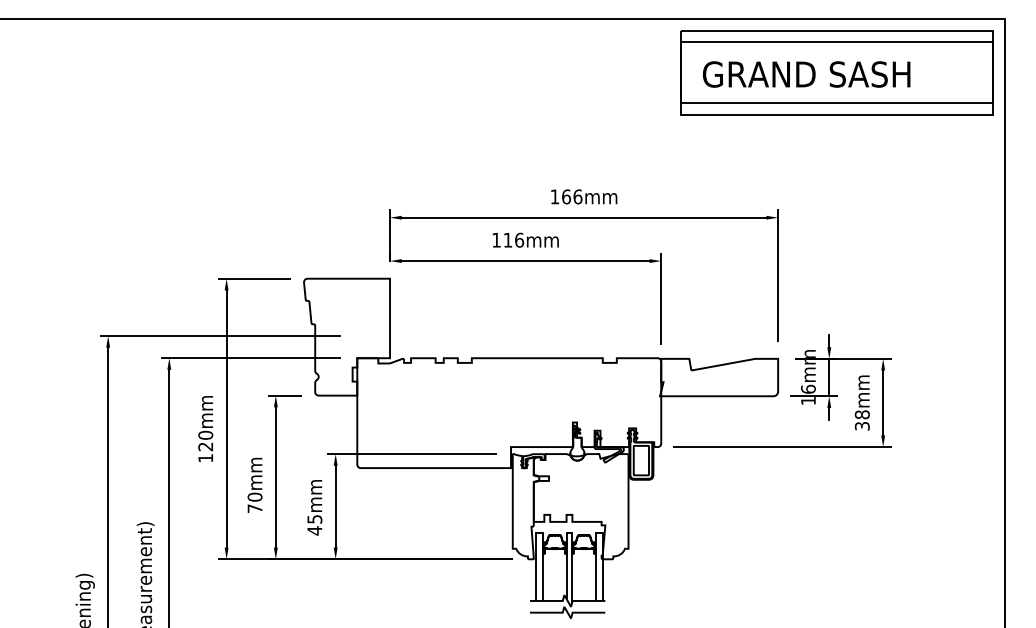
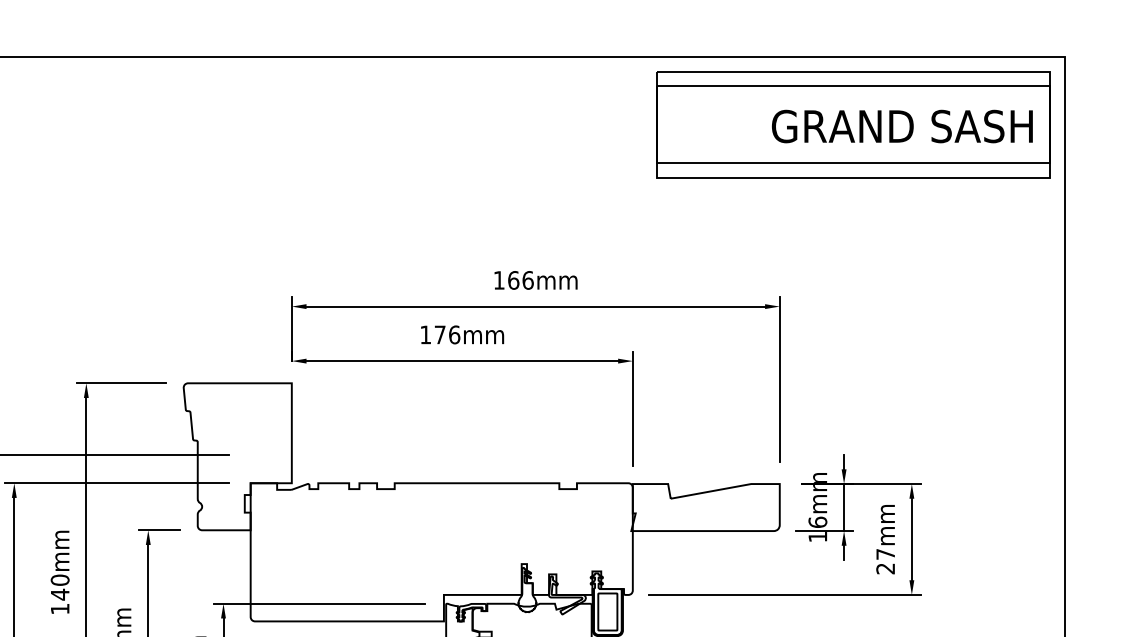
text: (806, 74) -> (902, 126), moved
text: (507, 240) -> (439, 335), 116mm -> 176mm
text: (861, 420) -> (884, 561), 38mm -> 27mm
text: (205, 446) -> (59, 594), 120mm -> 140mm

